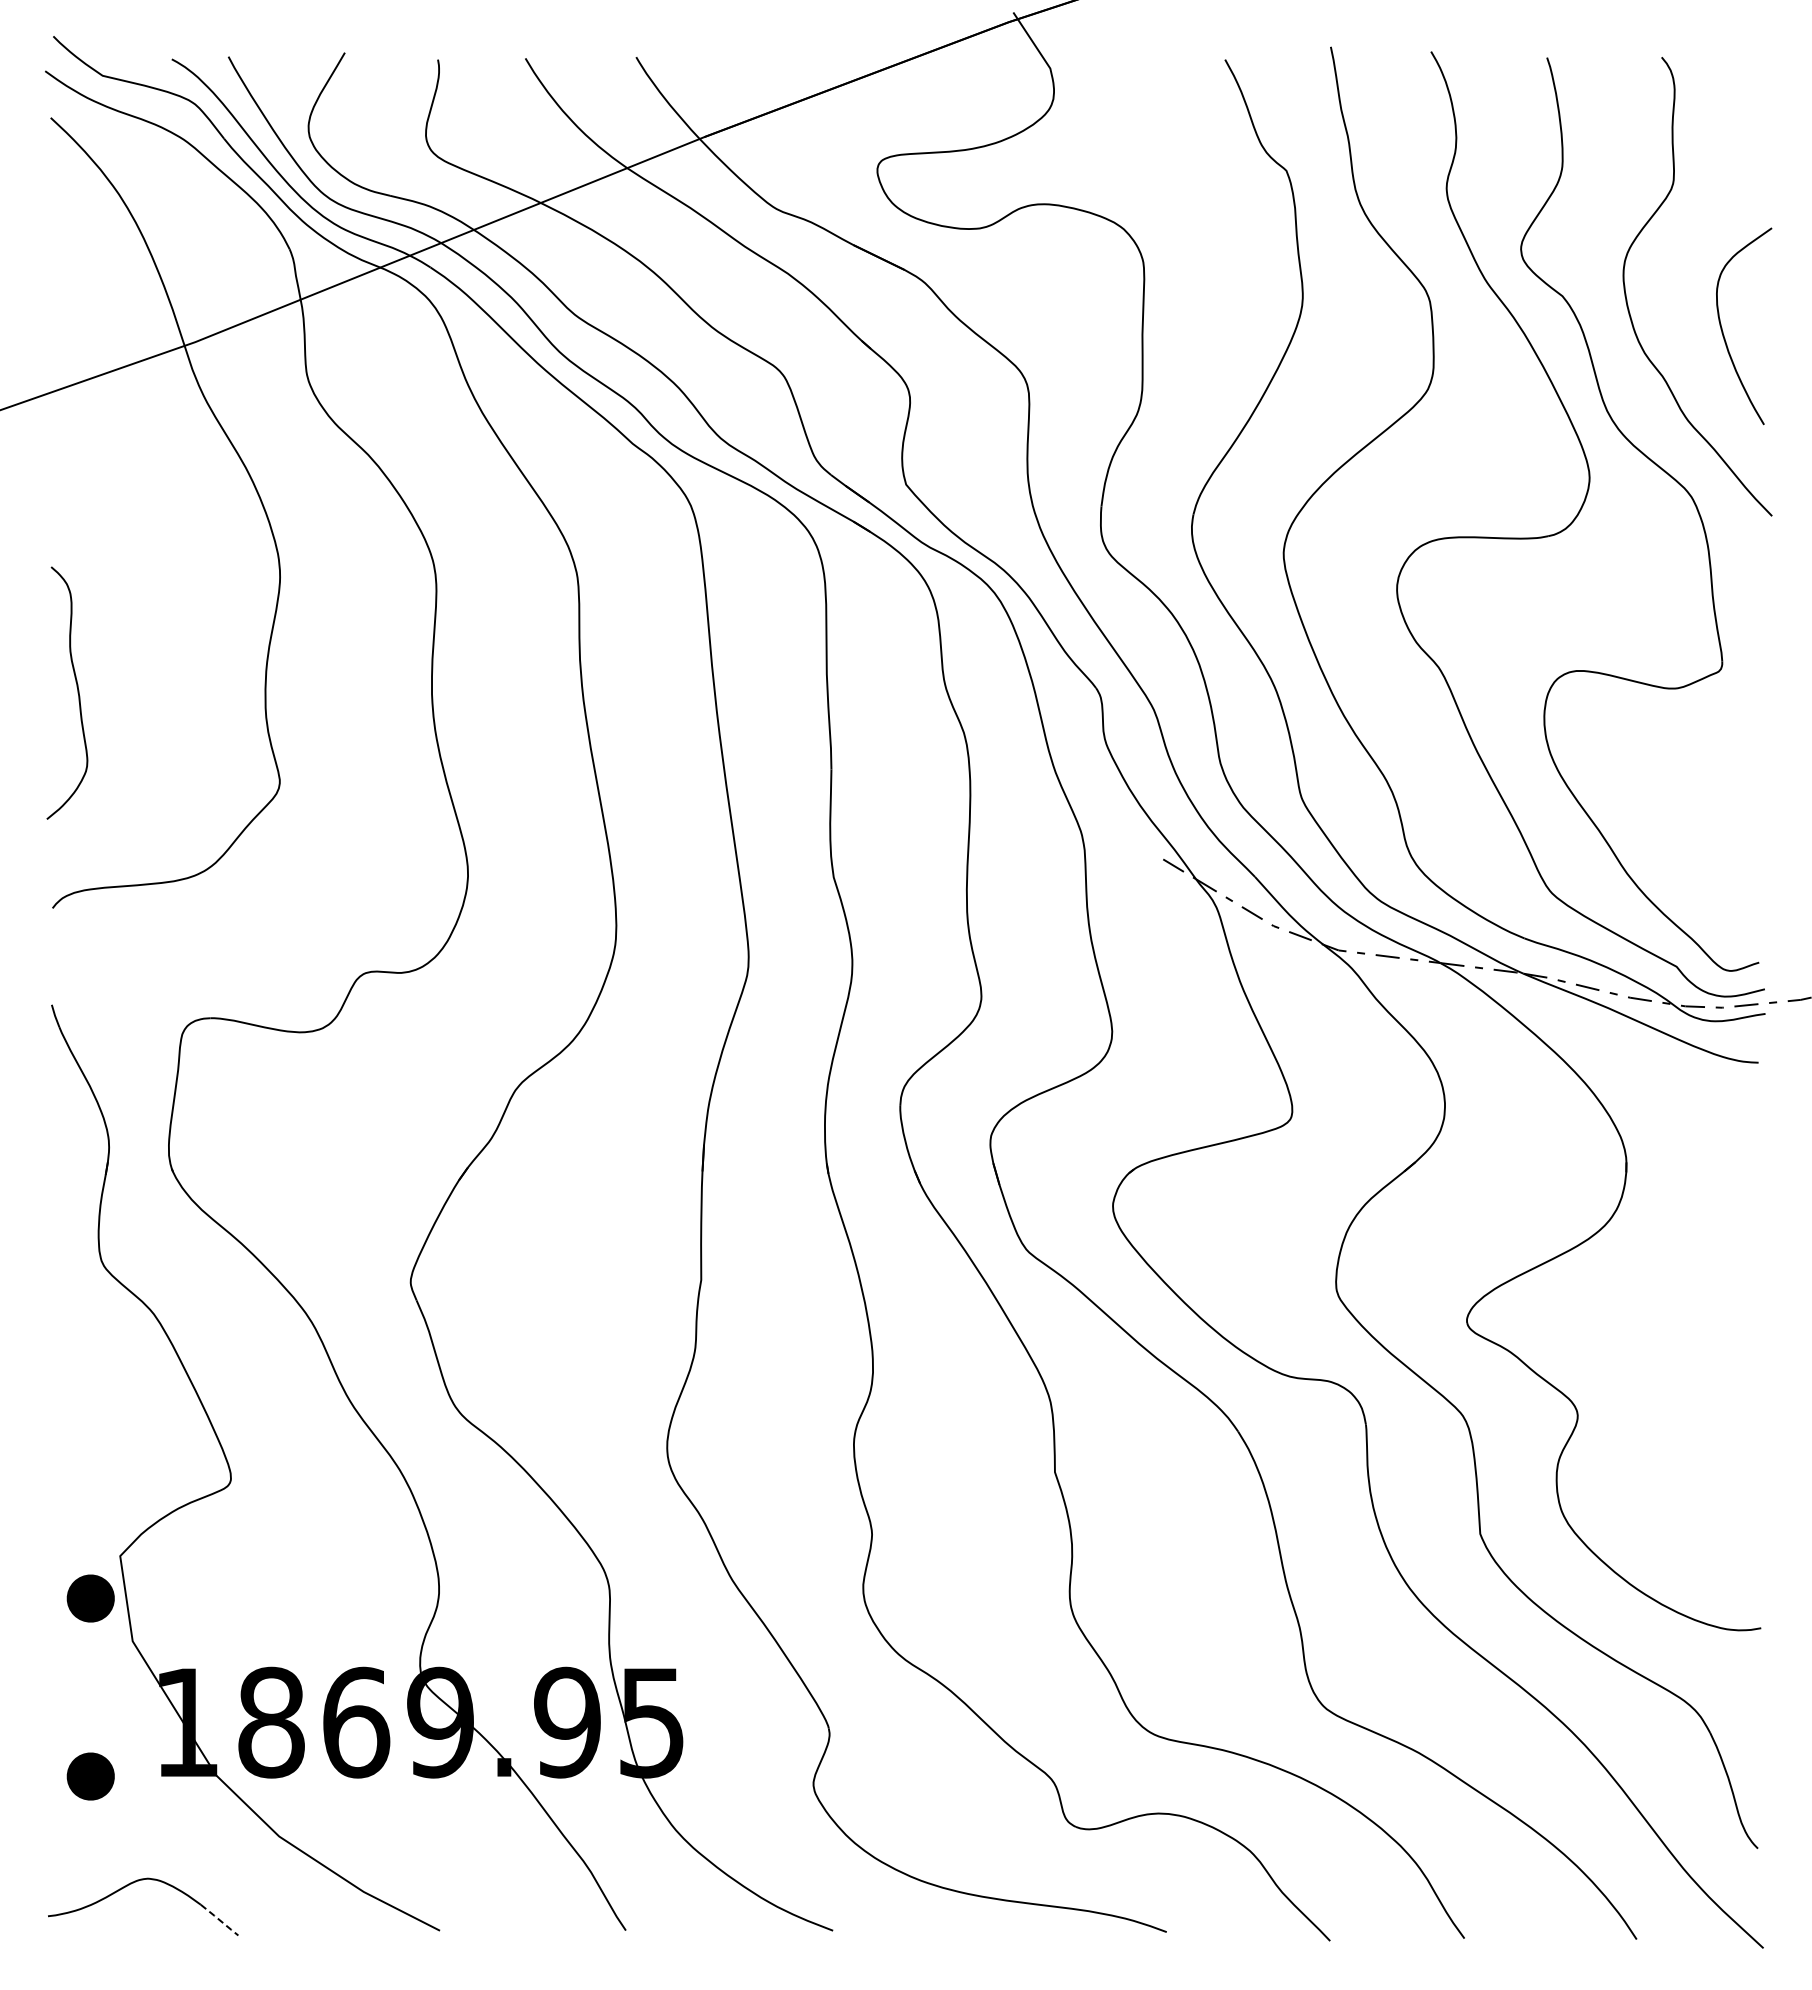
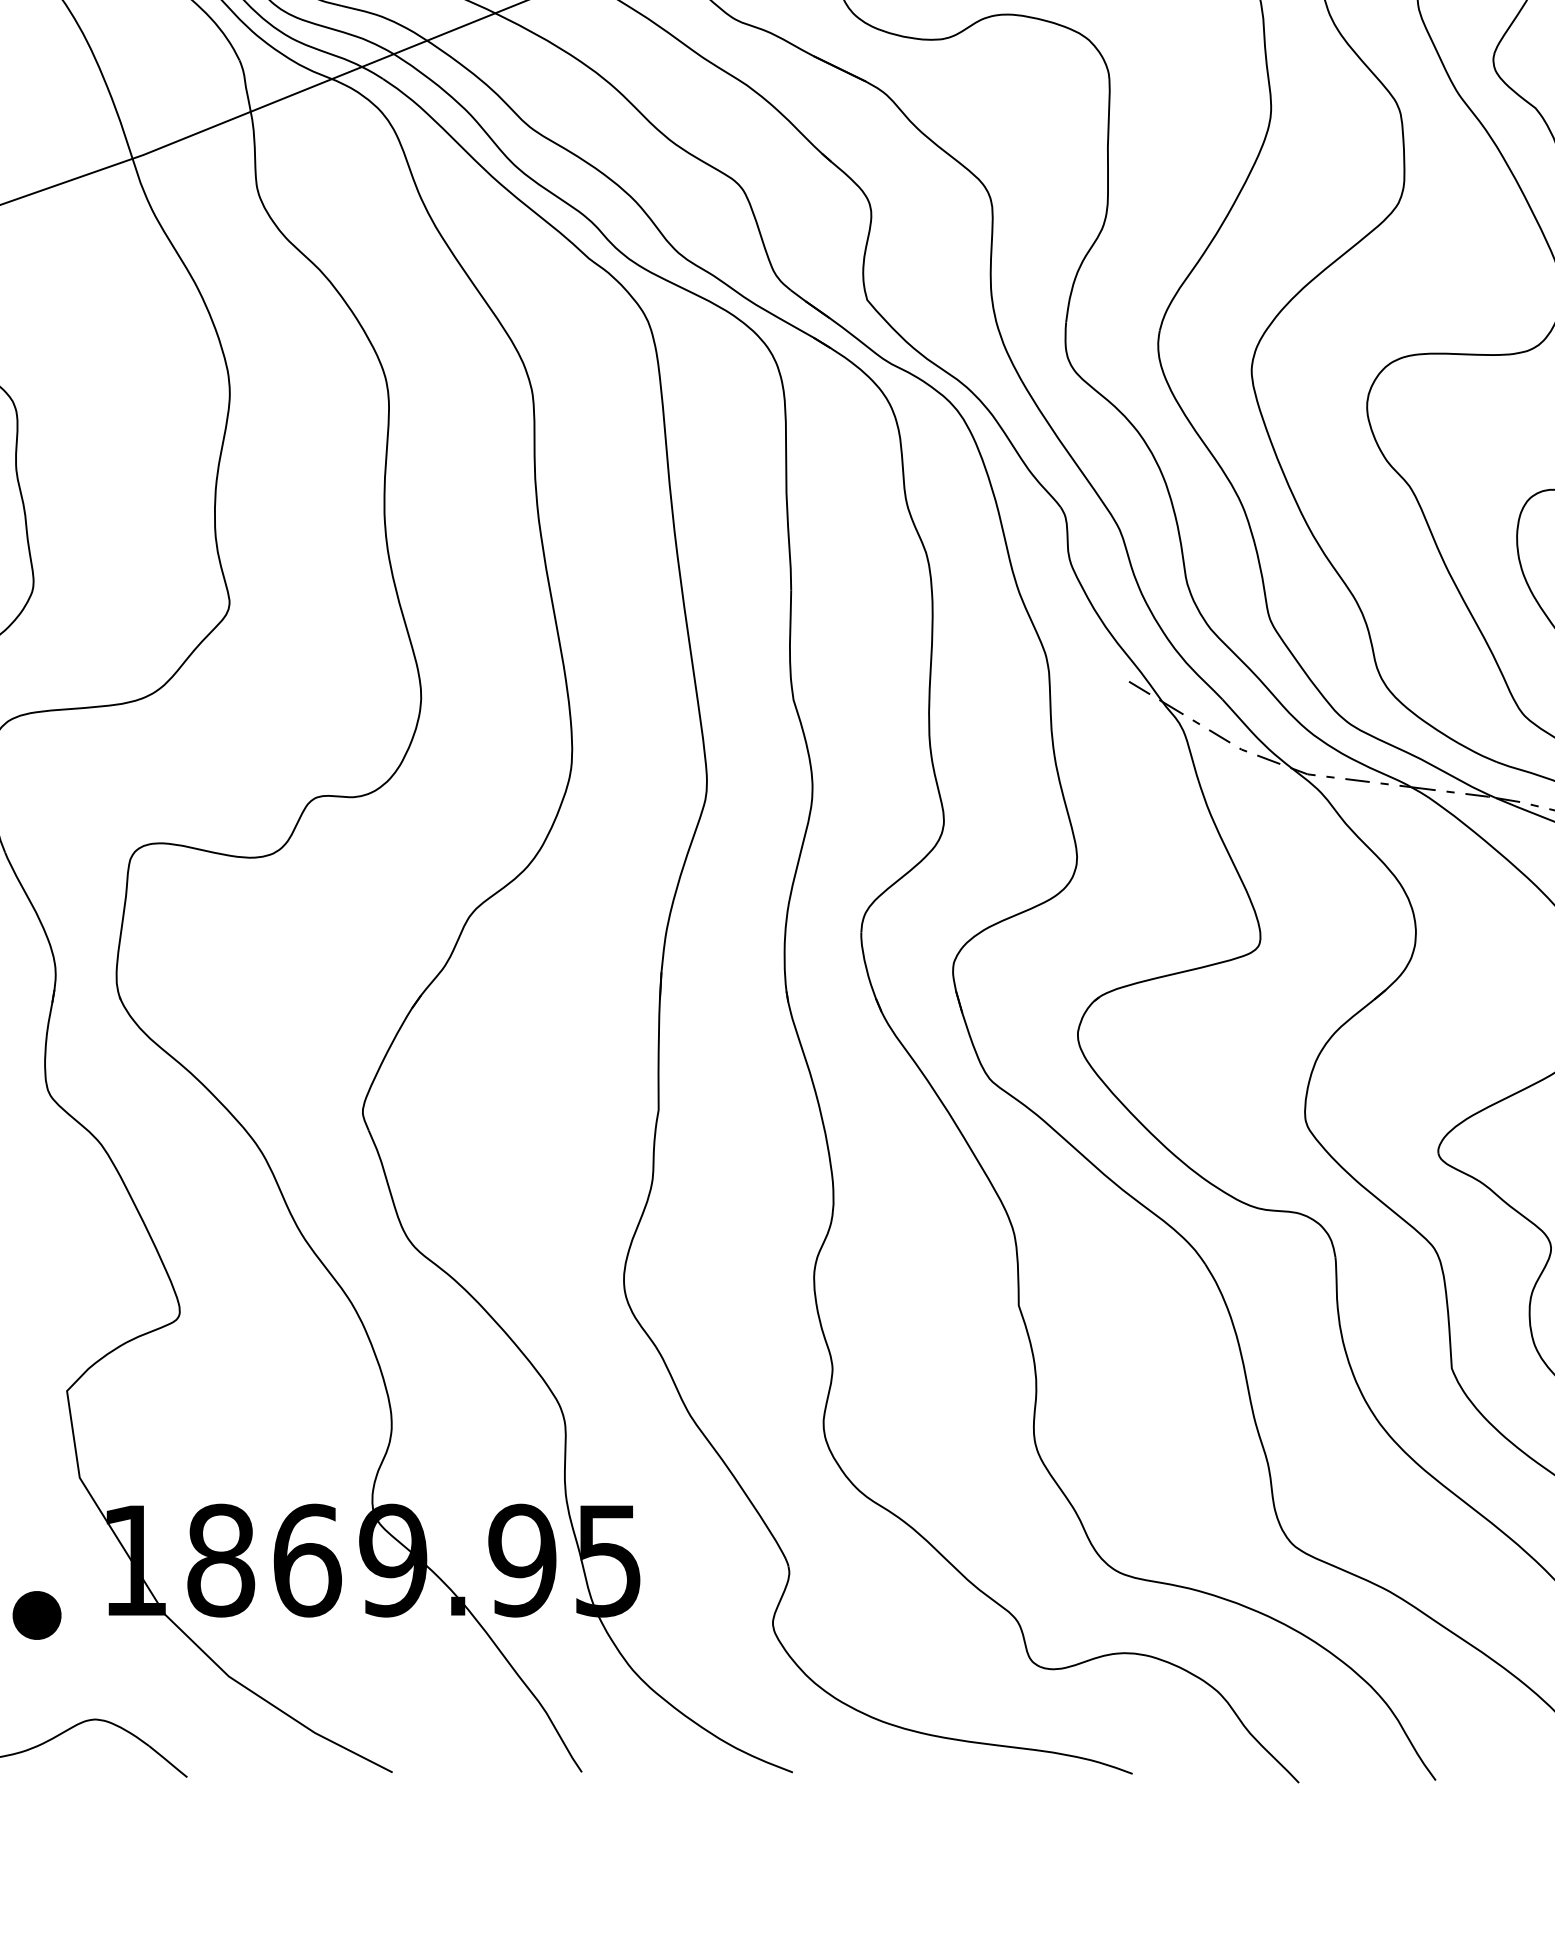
part: (90, 1598) -> (36, 1434), removed
line: (219, 1920) -> (168, 1762), dashed -> solid

